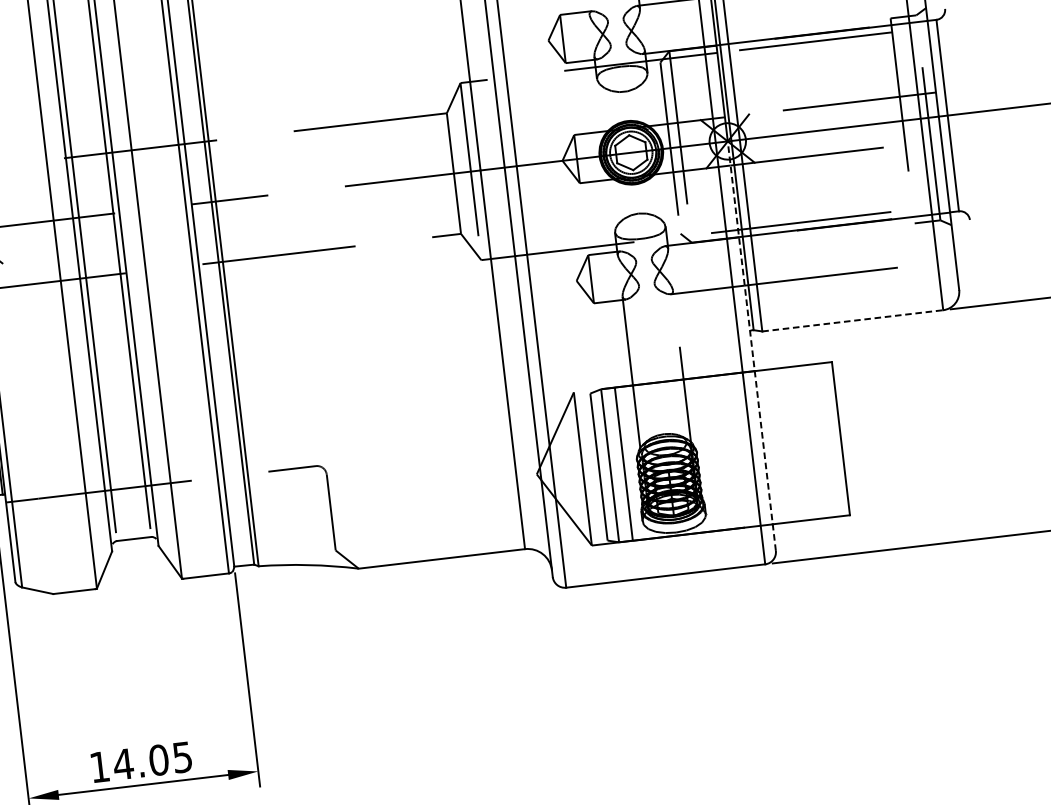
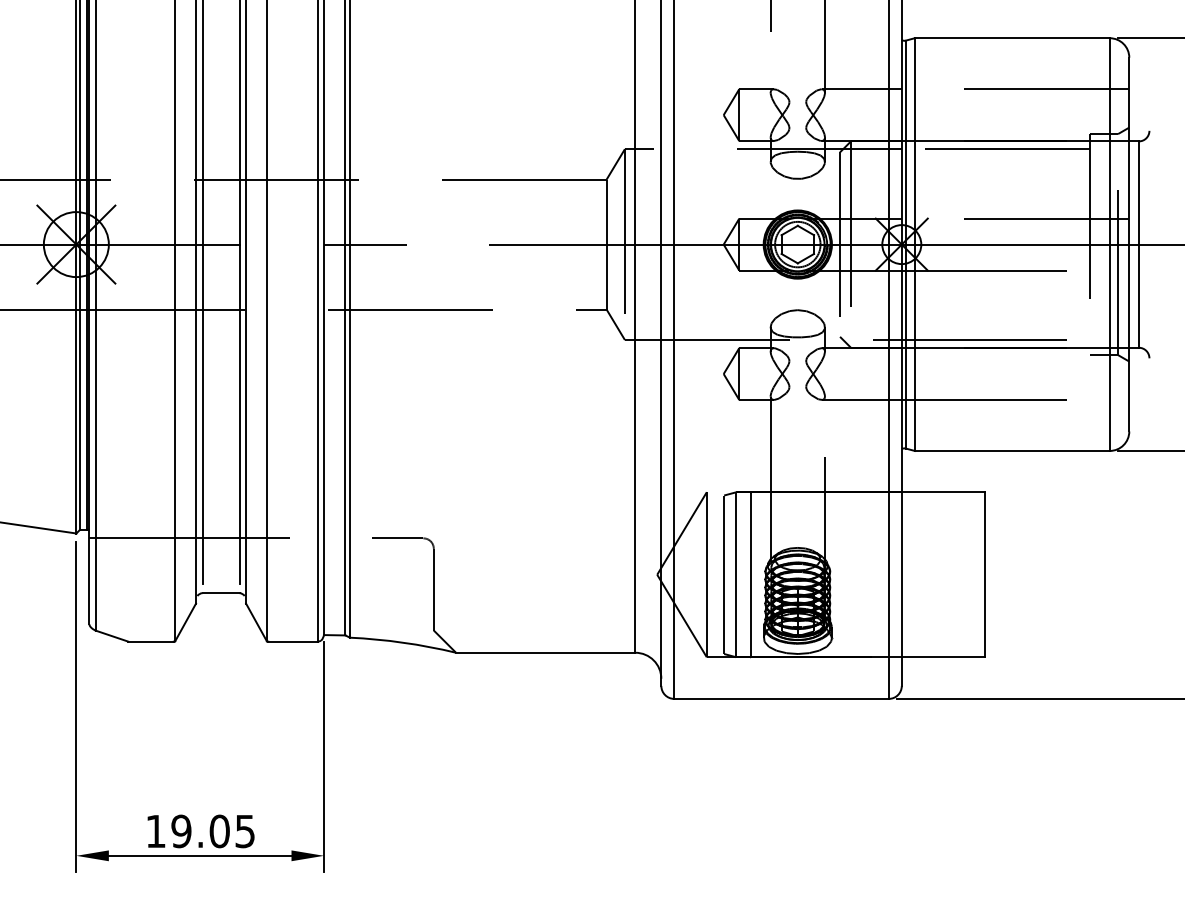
line: (852, 320) -> (1012, 450), dashed -> solid
line: (751, 346) -> (901, 465), dashed -> solid
text: (123, 764) -> (181, 831), 14.05 -> 19.05

